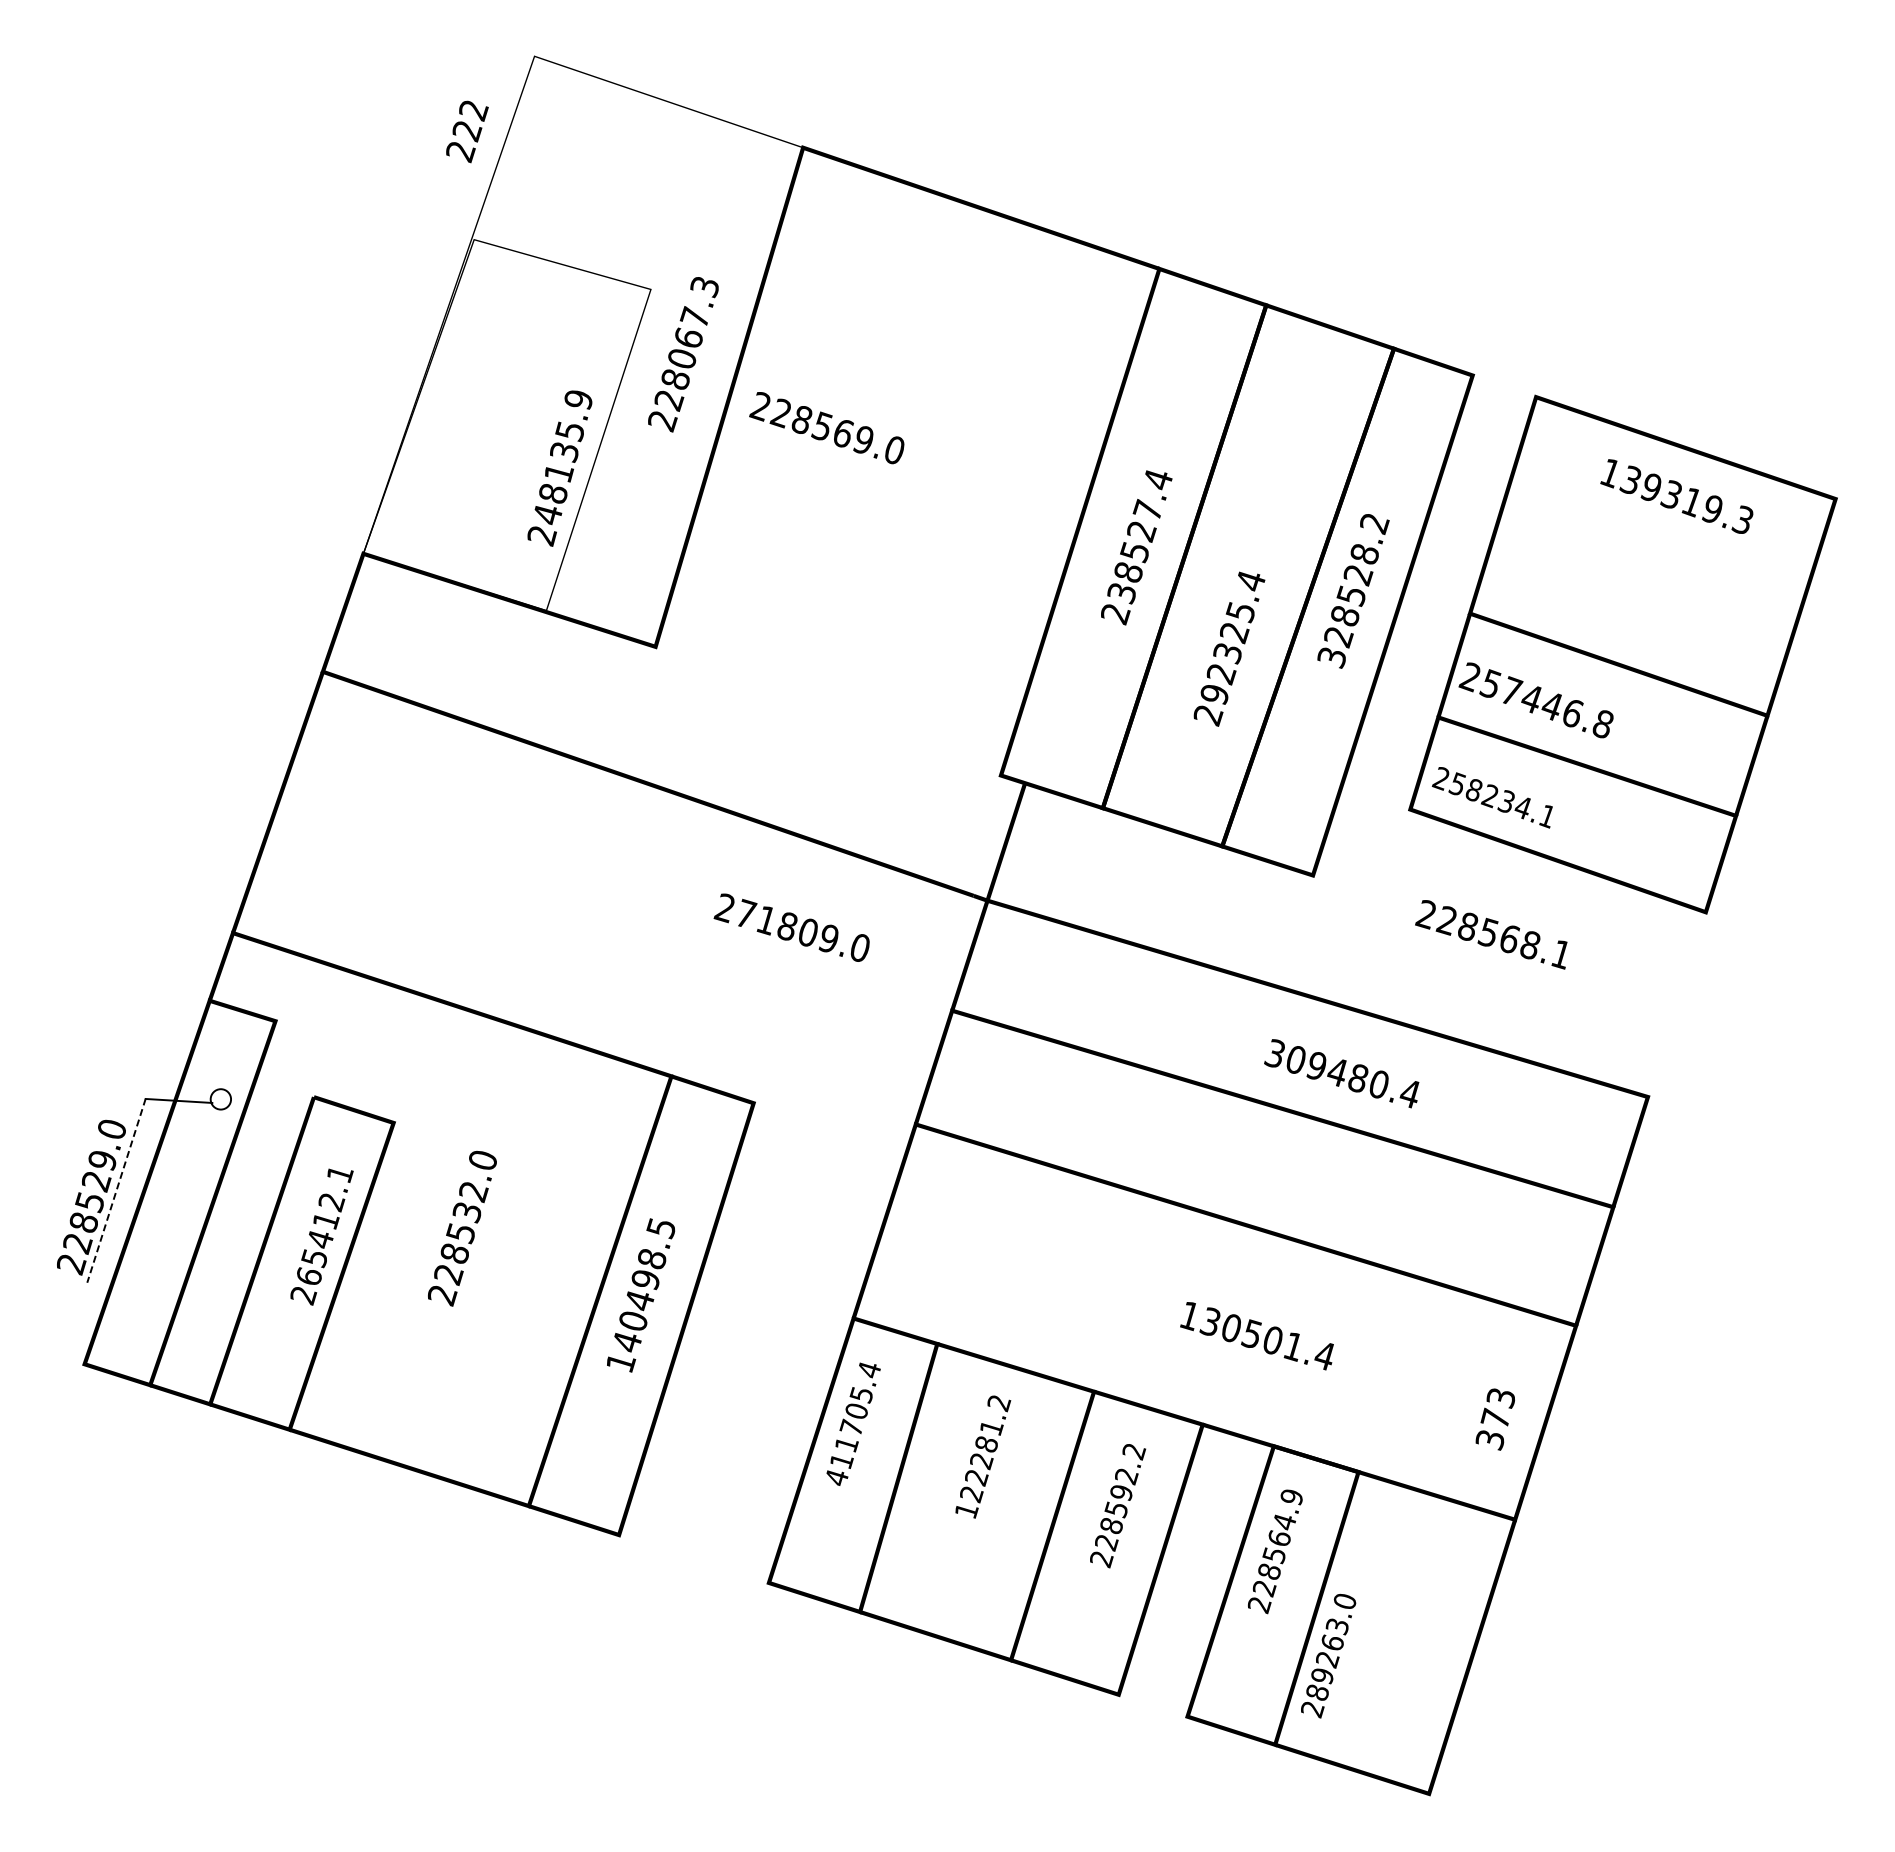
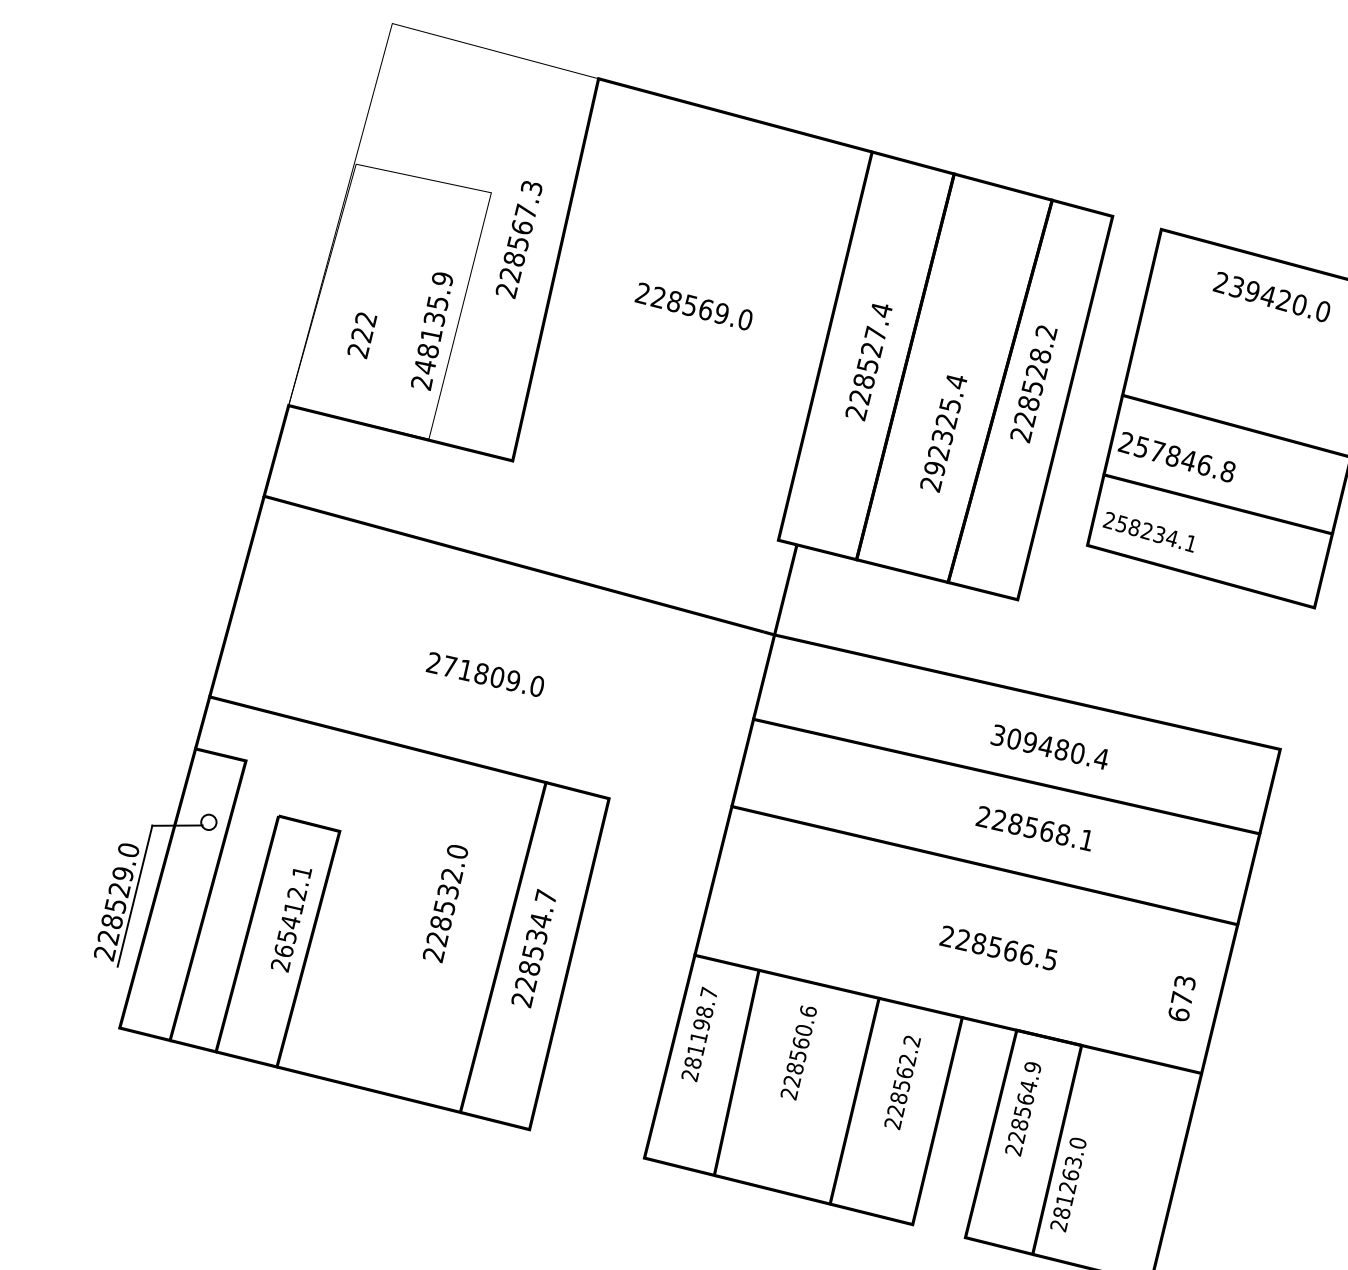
text: (467, 131) -> (362, 335), moved
text: (681, 359) -> (517, 243), 228067.3 -> 228567.3
text: (826, 428) -> (693, 306), moved
text: (1675, 496) -> (1270, 297), 139319.3 -> 239420.0
text: (1122, 593) -> (860, 397), 238527.4 -> 228527.4
text: (1332, 658) -> (1021, 435), 328528.2 -> 228528.2
text: (1531, 698) -> (1172, 455), 257446.8 -> 257846.8
text: (791, 927) -> (484, 674), moved
text: (1491, 934) -> (1033, 828), moved
line: (116, 1190) -> (135, 895), dashed -> solid
text: (462, 1228) -> (445, 904), moved
text: (640, 1295) -> (533, 948), 140498.5 -> 228534.7
text: (1256, 1335) -> (998, 948), 130501.4 -> 228566.5
text: (852, 1423) -> (699, 1034), 411705.4 -> 281198.7
text: (1489, 1439) -> (1178, 1014), 373 -> 673
text: (983, 1456) -> (799, 1052), 122281.2 -> 228560.6
text: (1121, 1492) -> (904, 1072), 228592.2 -> 228562.2
text: (1322, 1676) -> (1064, 1200), 289263.0 -> 281263.0

